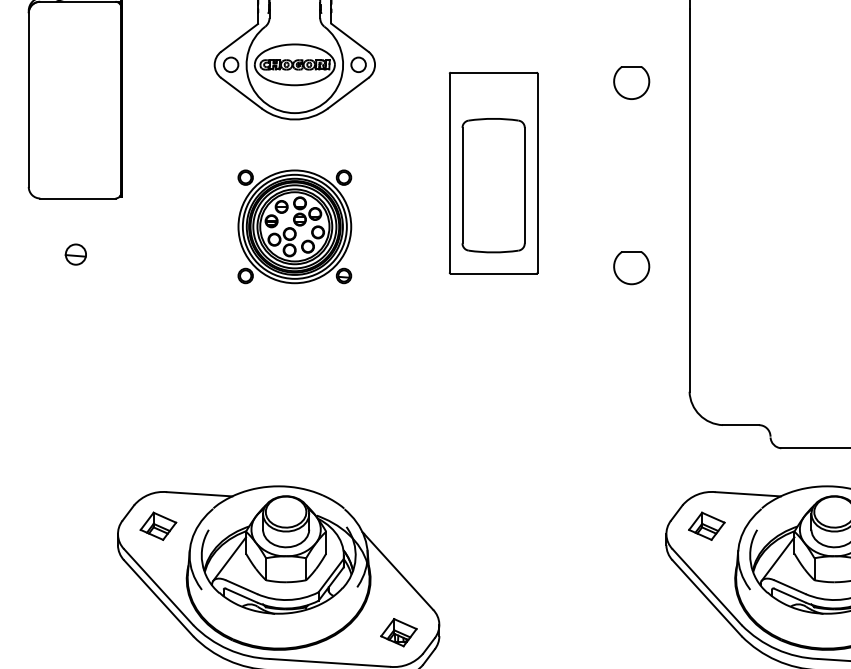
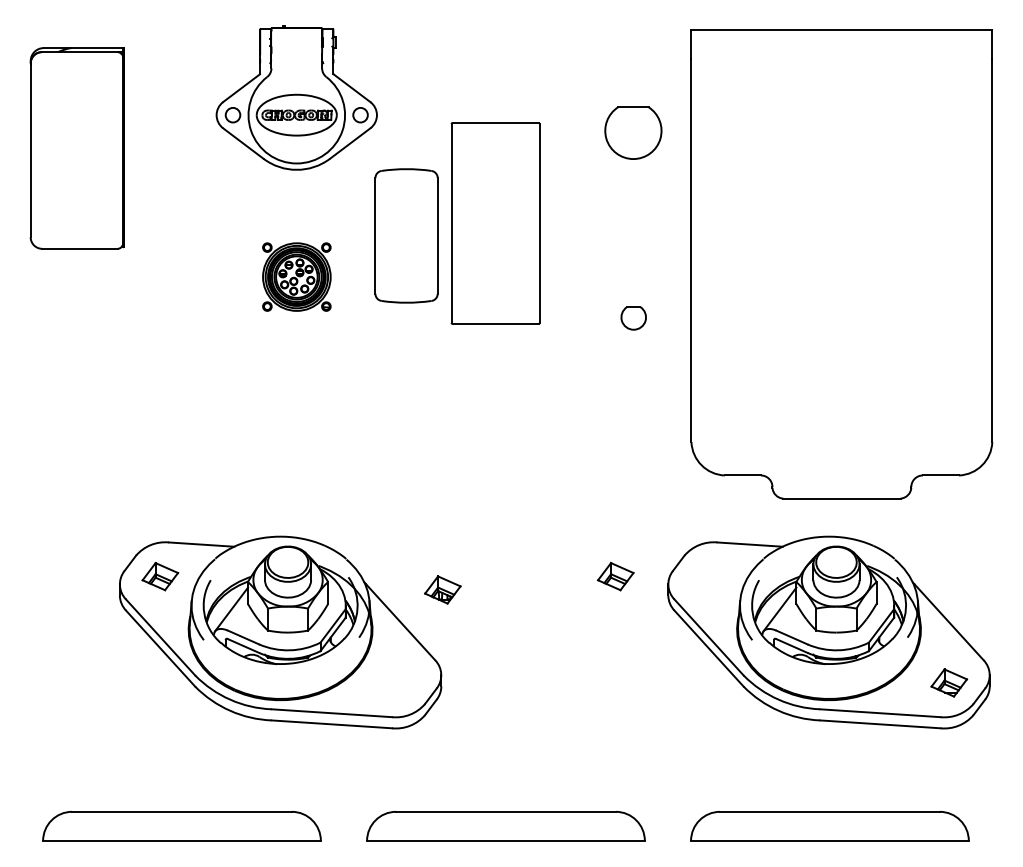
part: (631, 83) -> (633, 133), size x1.6
part: (493, 185) -> (406, 235), moved
part: (294, 226) -> (296, 276), size x0.6
part: (75, 254) -> (77, 304), removed
part: (631, 268) -> (633, 318), size x0.7
part: (706, 526) -> (615, 576), moved
part: (398, 632) -> (442, 589), moved

